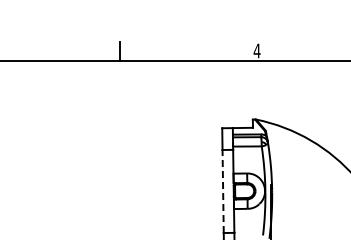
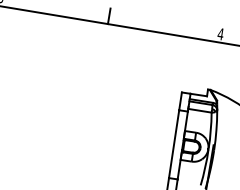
line: (223, 191) -> (174, 144), dashed -> solid

